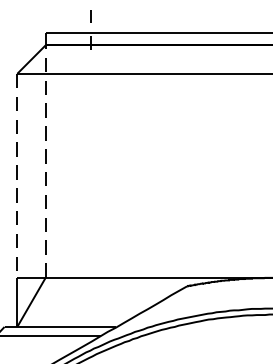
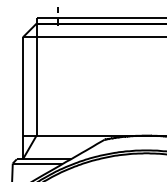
line: (45, 161) -> (36, 79), dashed -> solid
line: (16, 175) -> (22, 86), dashed -> solid

